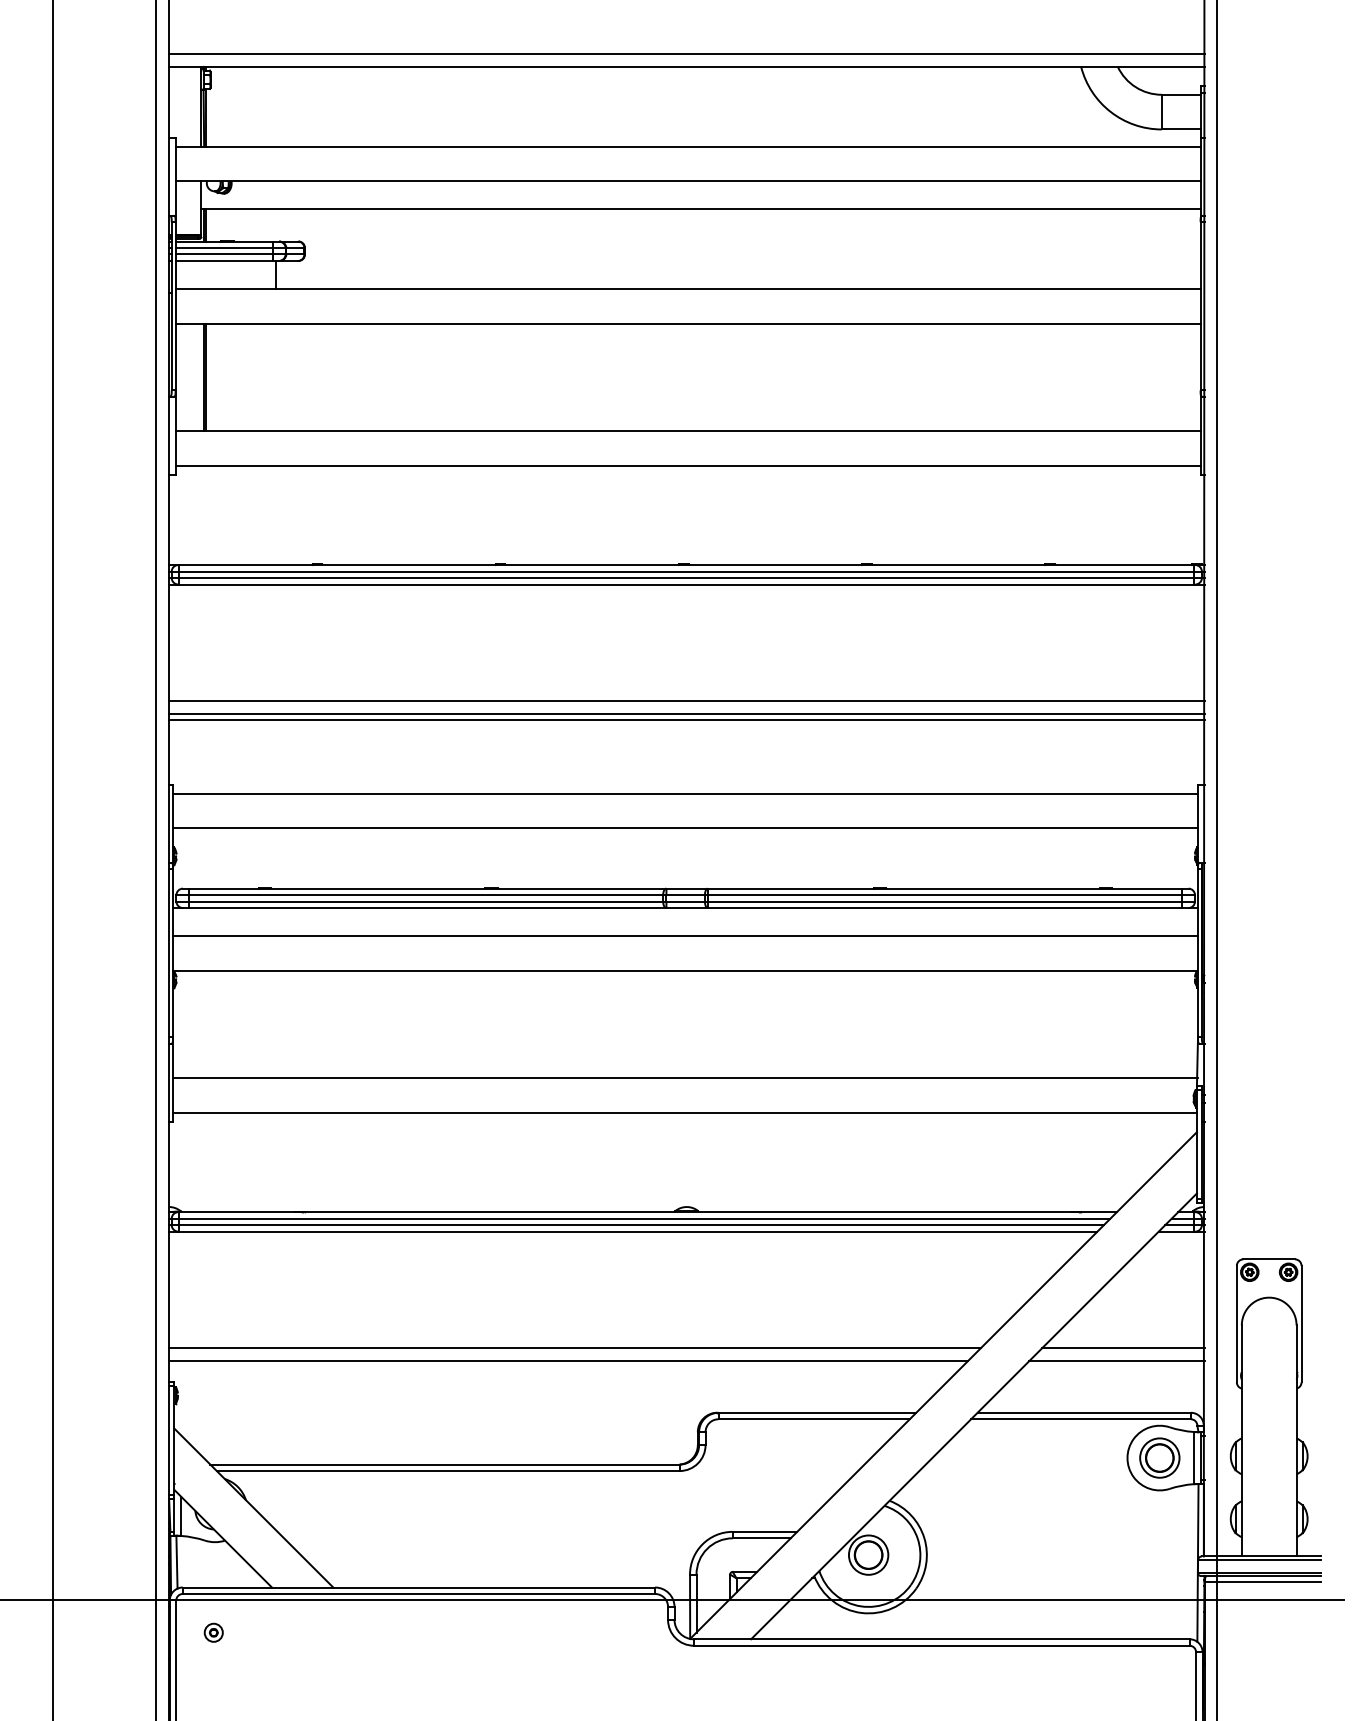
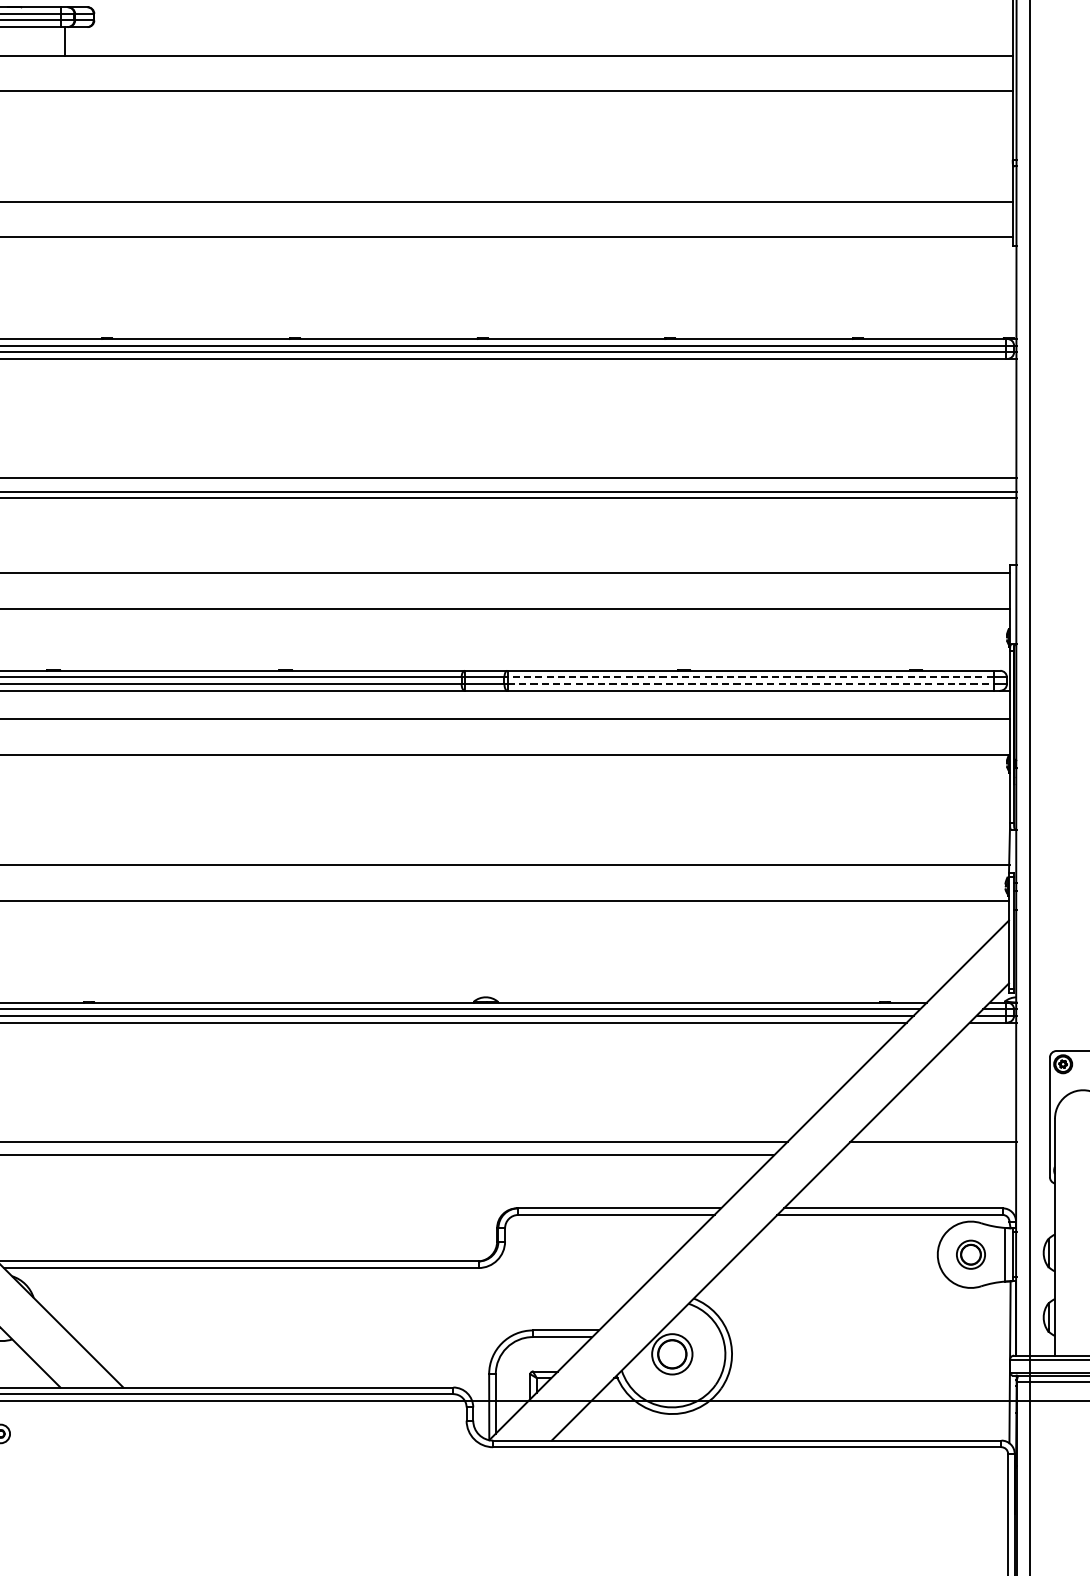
line: (945, 895) -> (751, 677), solid -> dashed
line: (945, 901) -> (751, 684), solid -> dashed
line: (1116, 1361) -> (926, 1155), removed
part: (1159, 1457) -> (970, 1254), size x0.7

